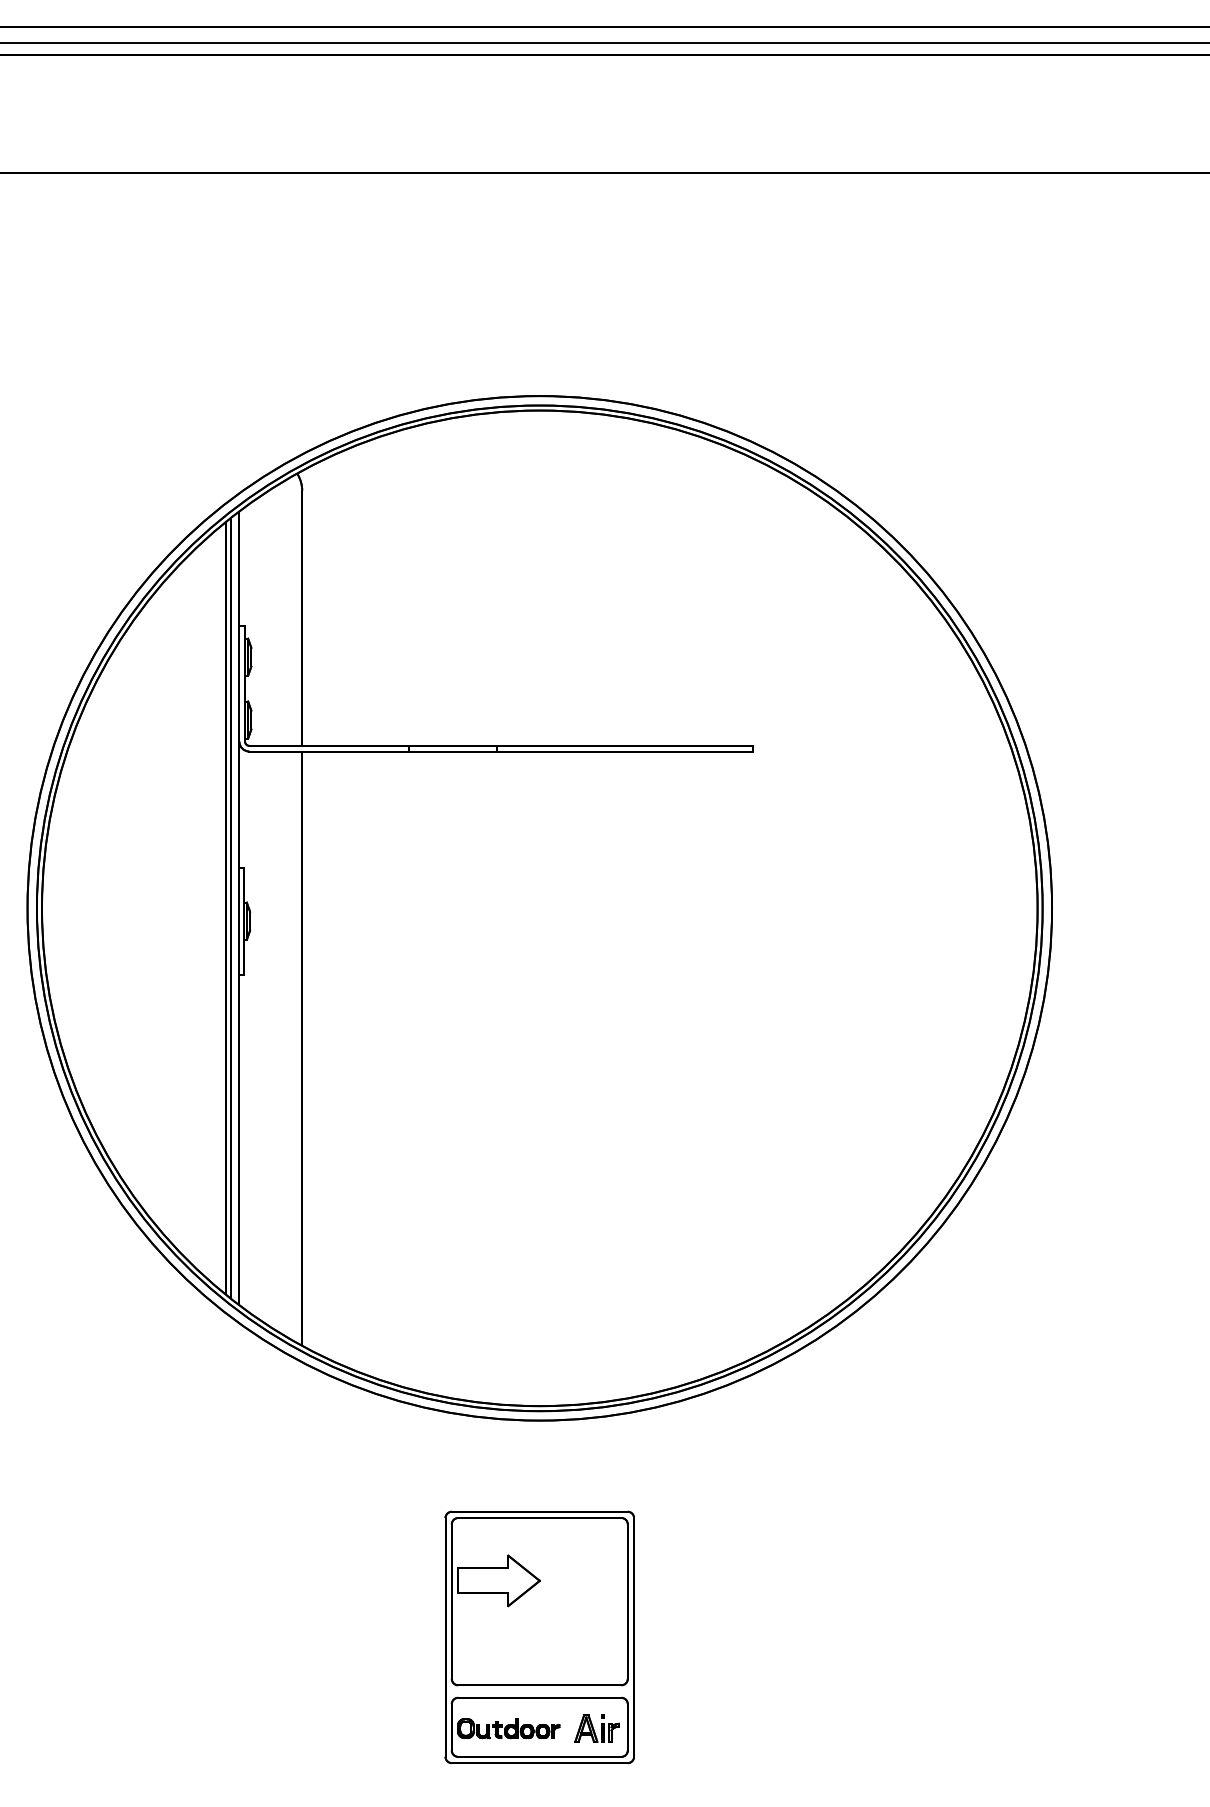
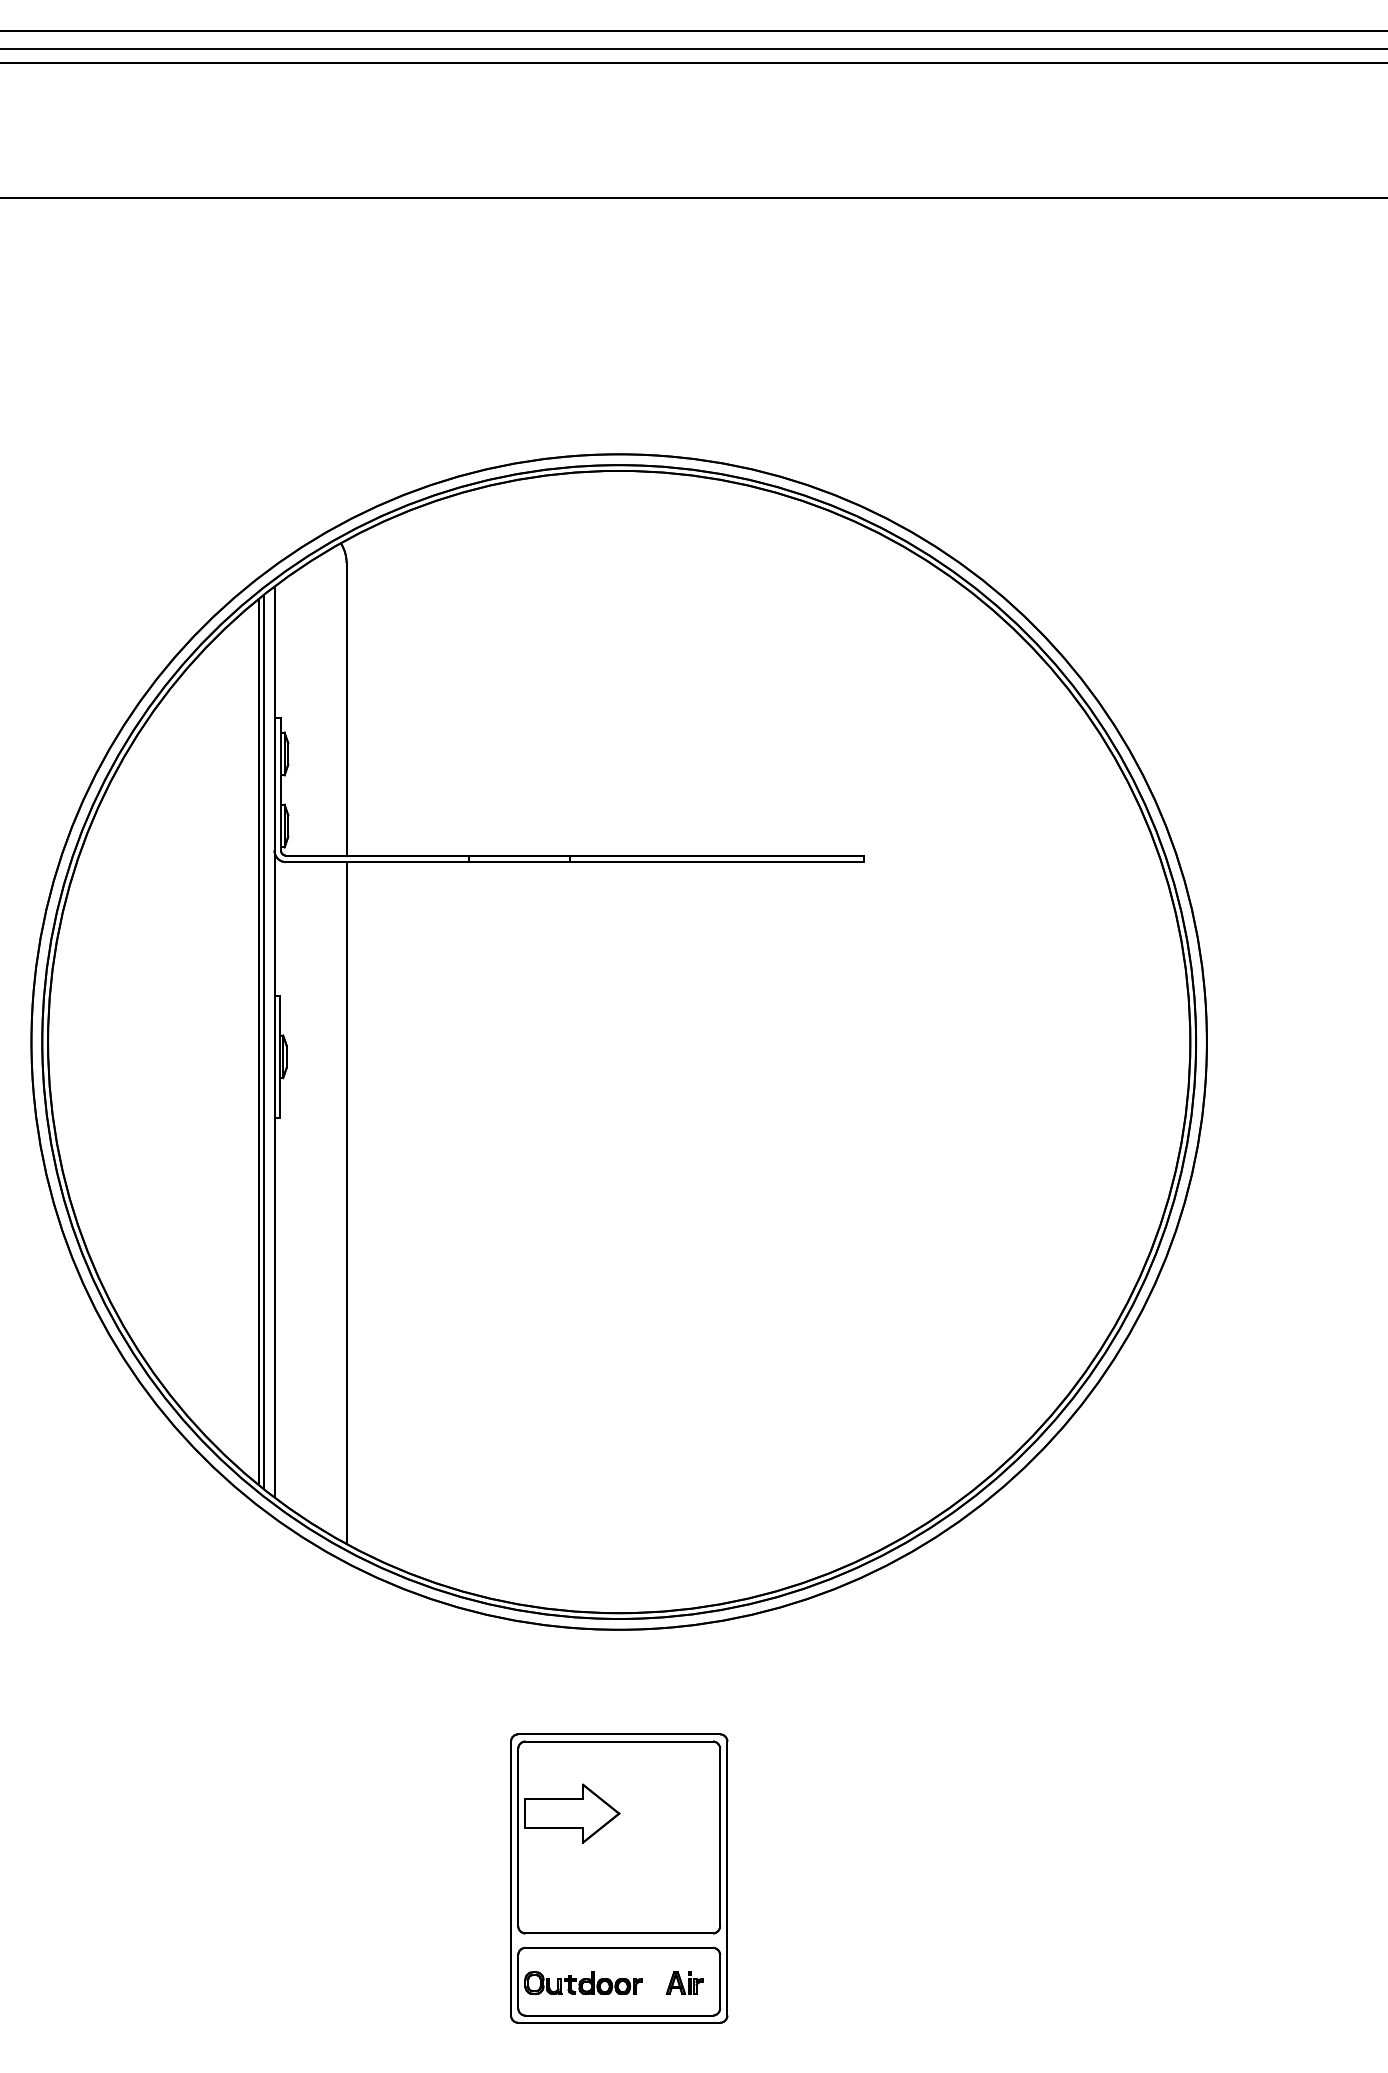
part: (596, 1728) -> (684, 1982), size x0.71

